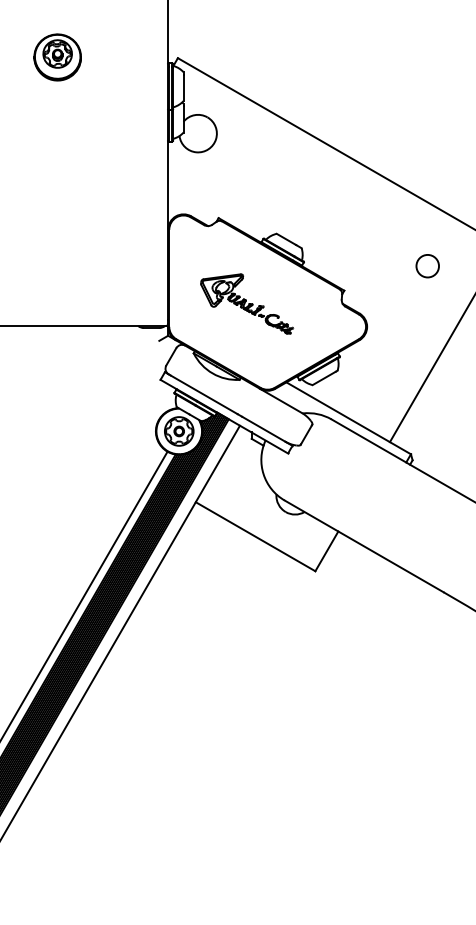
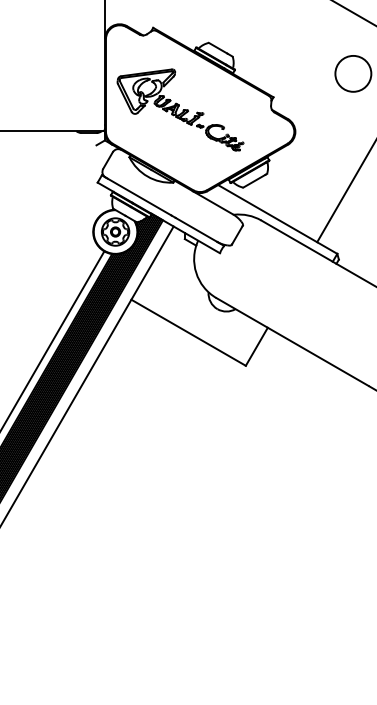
circle: (427, 265) -> (353, 73), size x1.67
part: (246, 303) -> (179, 109), size x1.43

